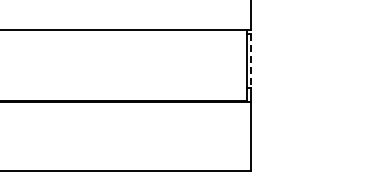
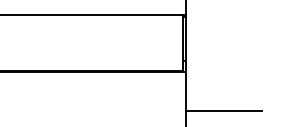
line: (251, 61) -> (186, 39), dashed -> solid
line: (298, 149) -> (224, 110), added

